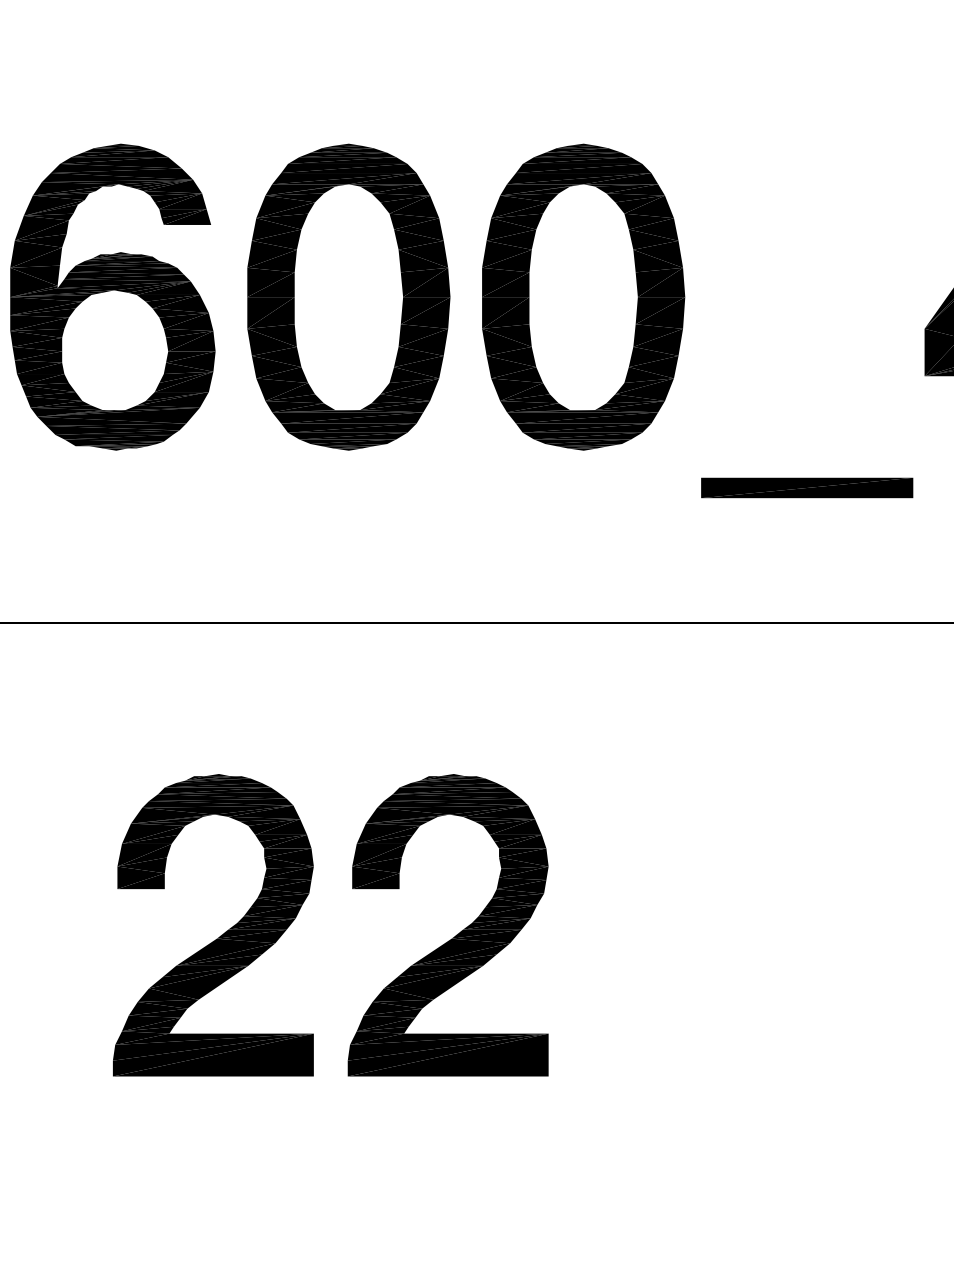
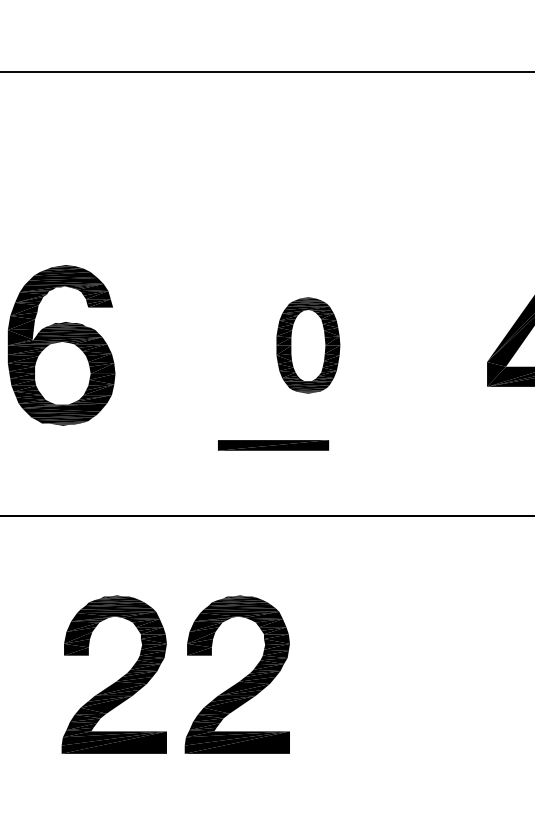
part: (349, 297) -> (185, 345), removed
part: (583, 297) -> (308, 345), size x0.6
part: (807, 488) -> (273, 445), moved

